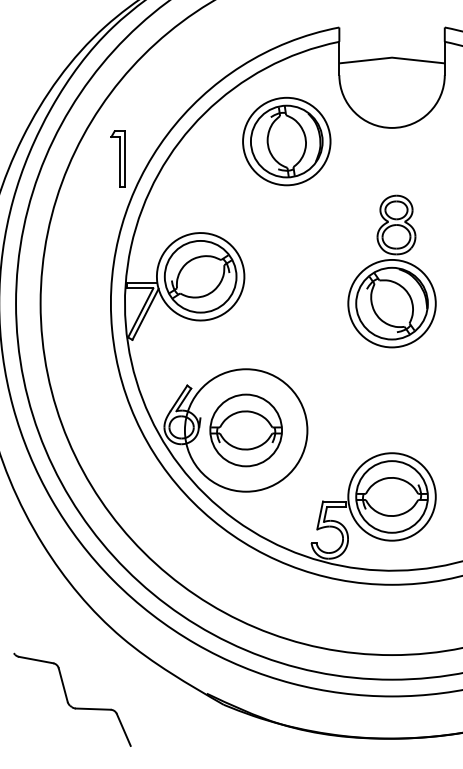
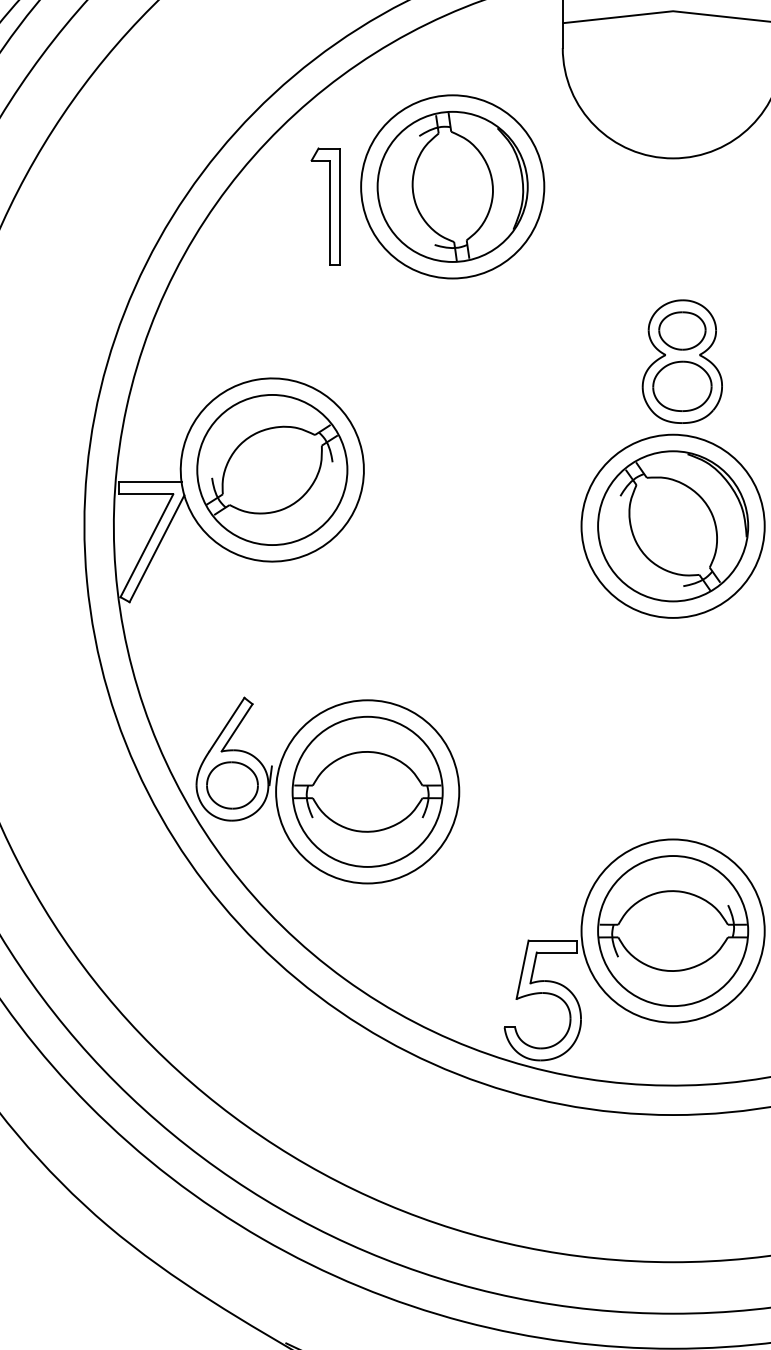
part: (117, 158) -> (324, 205), moved
circle: (245, 430) -> (366, 791), size x0.71

